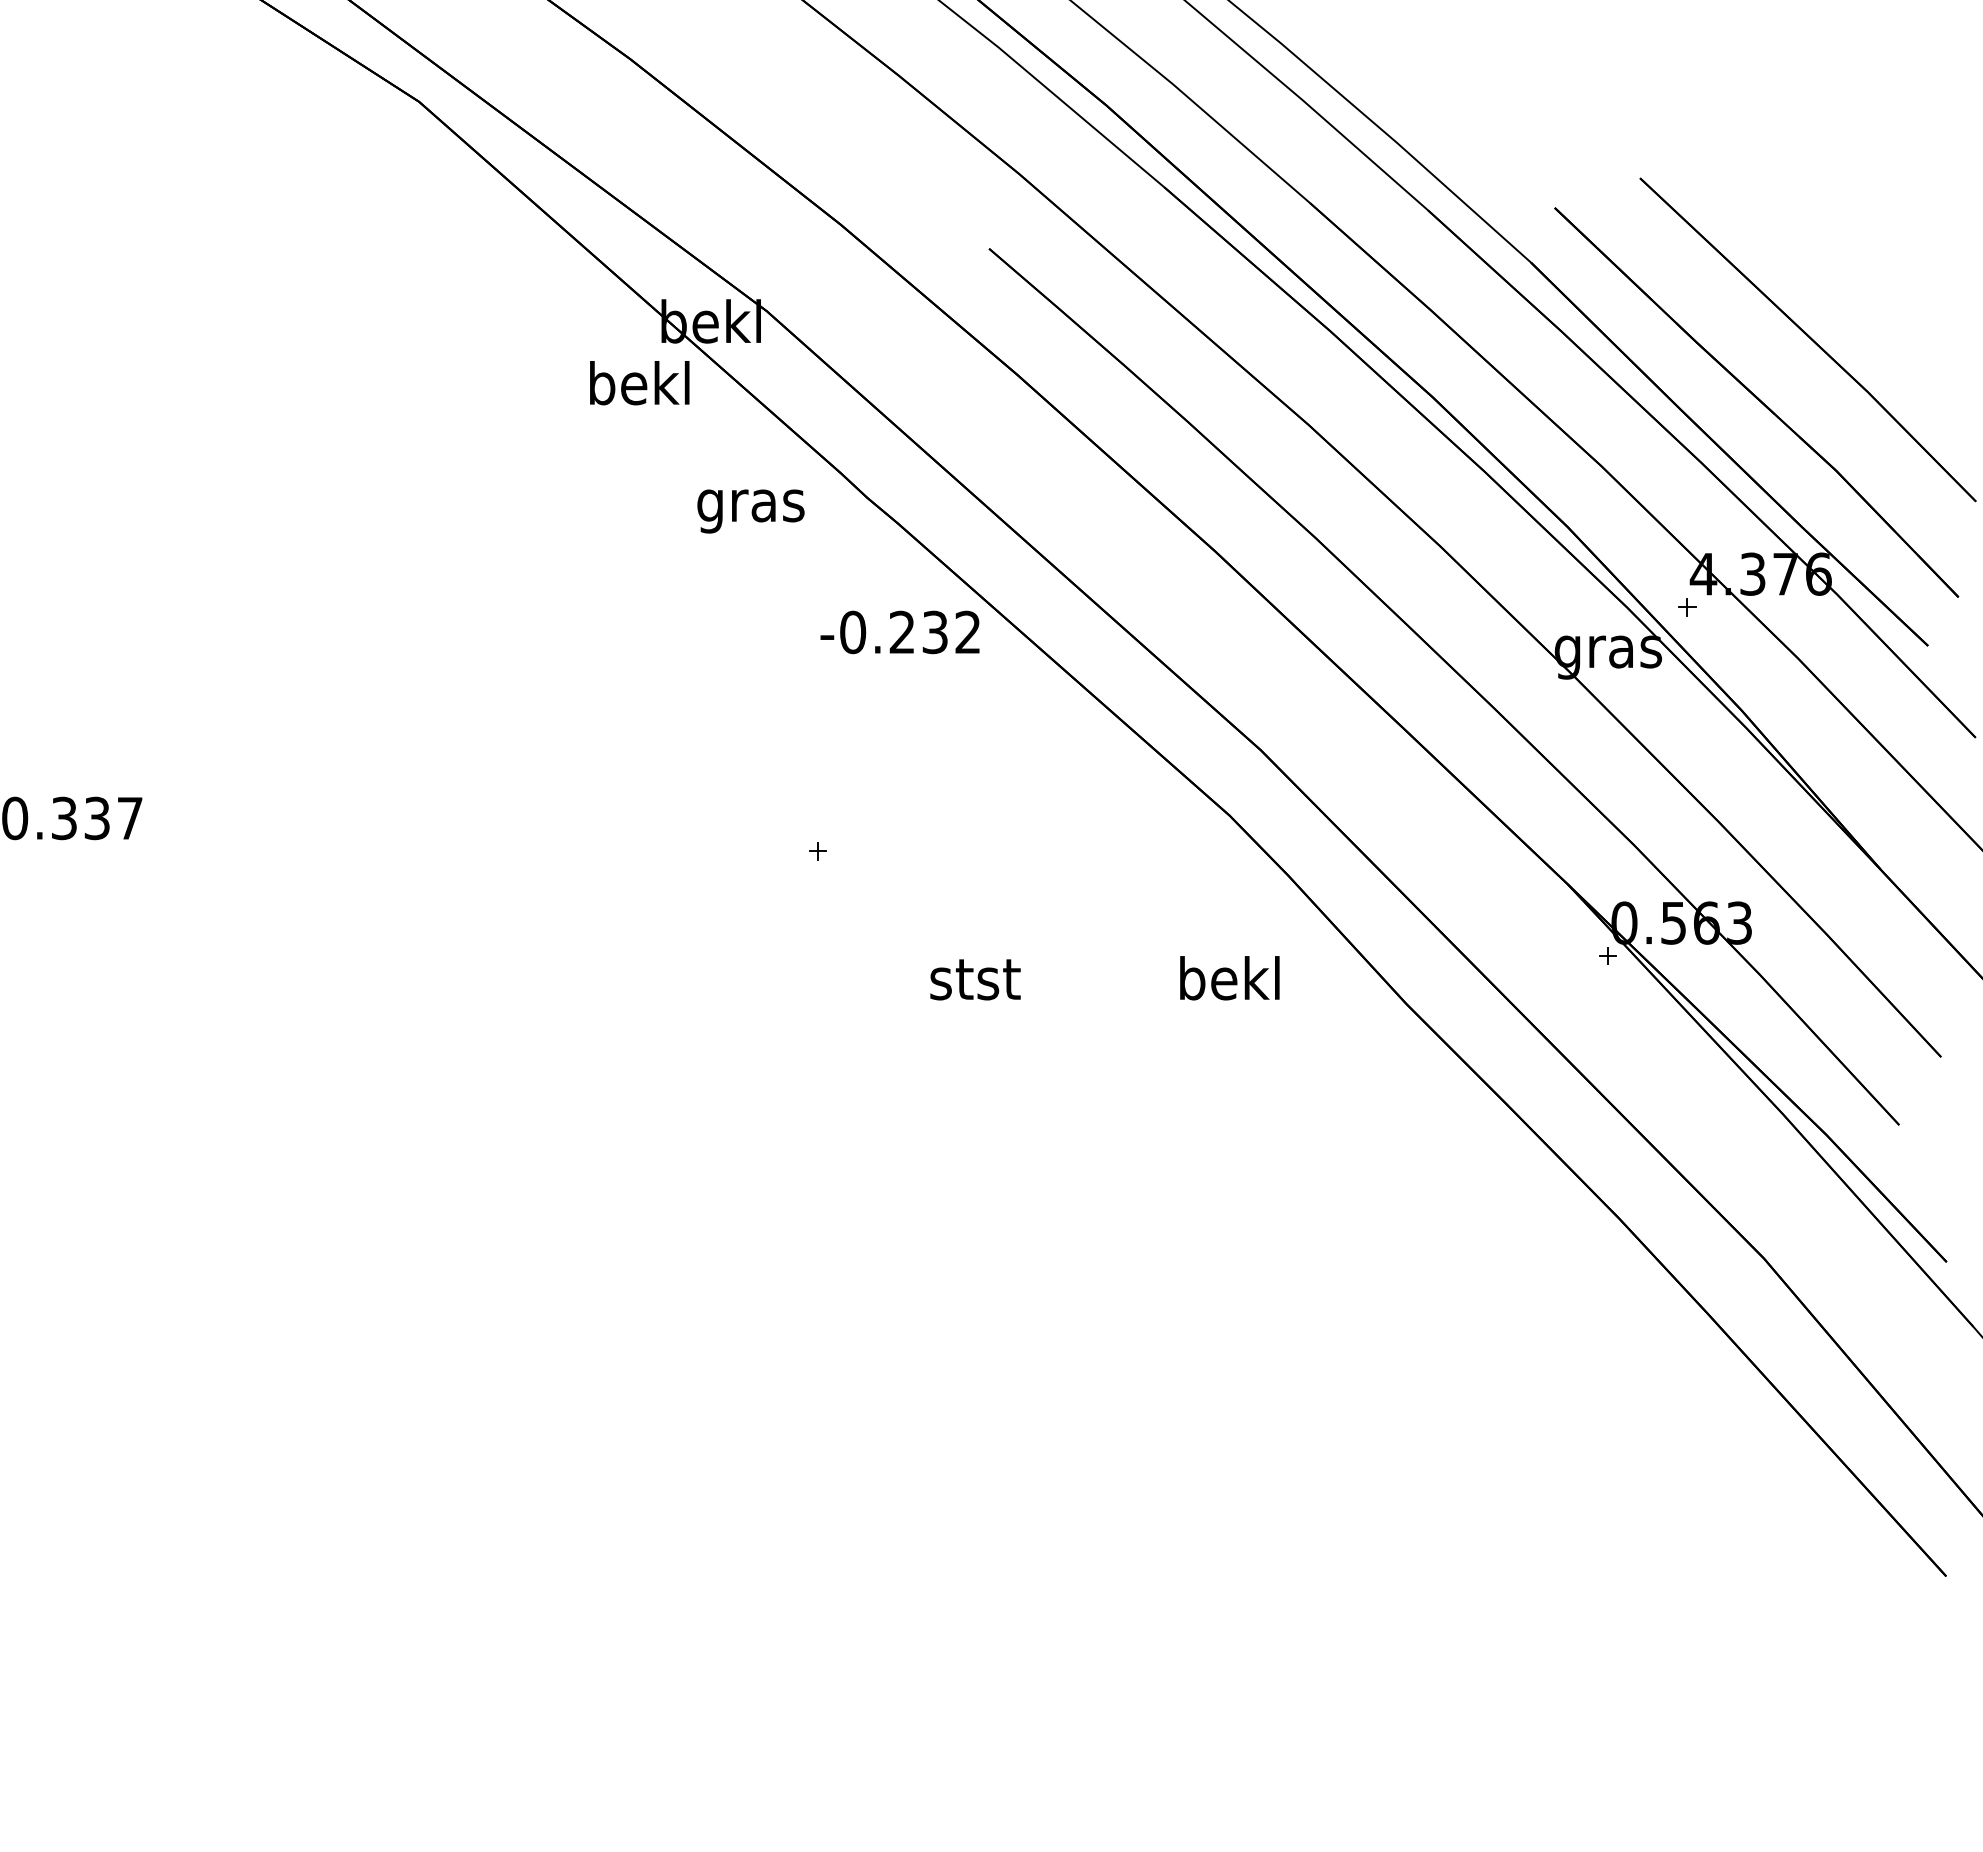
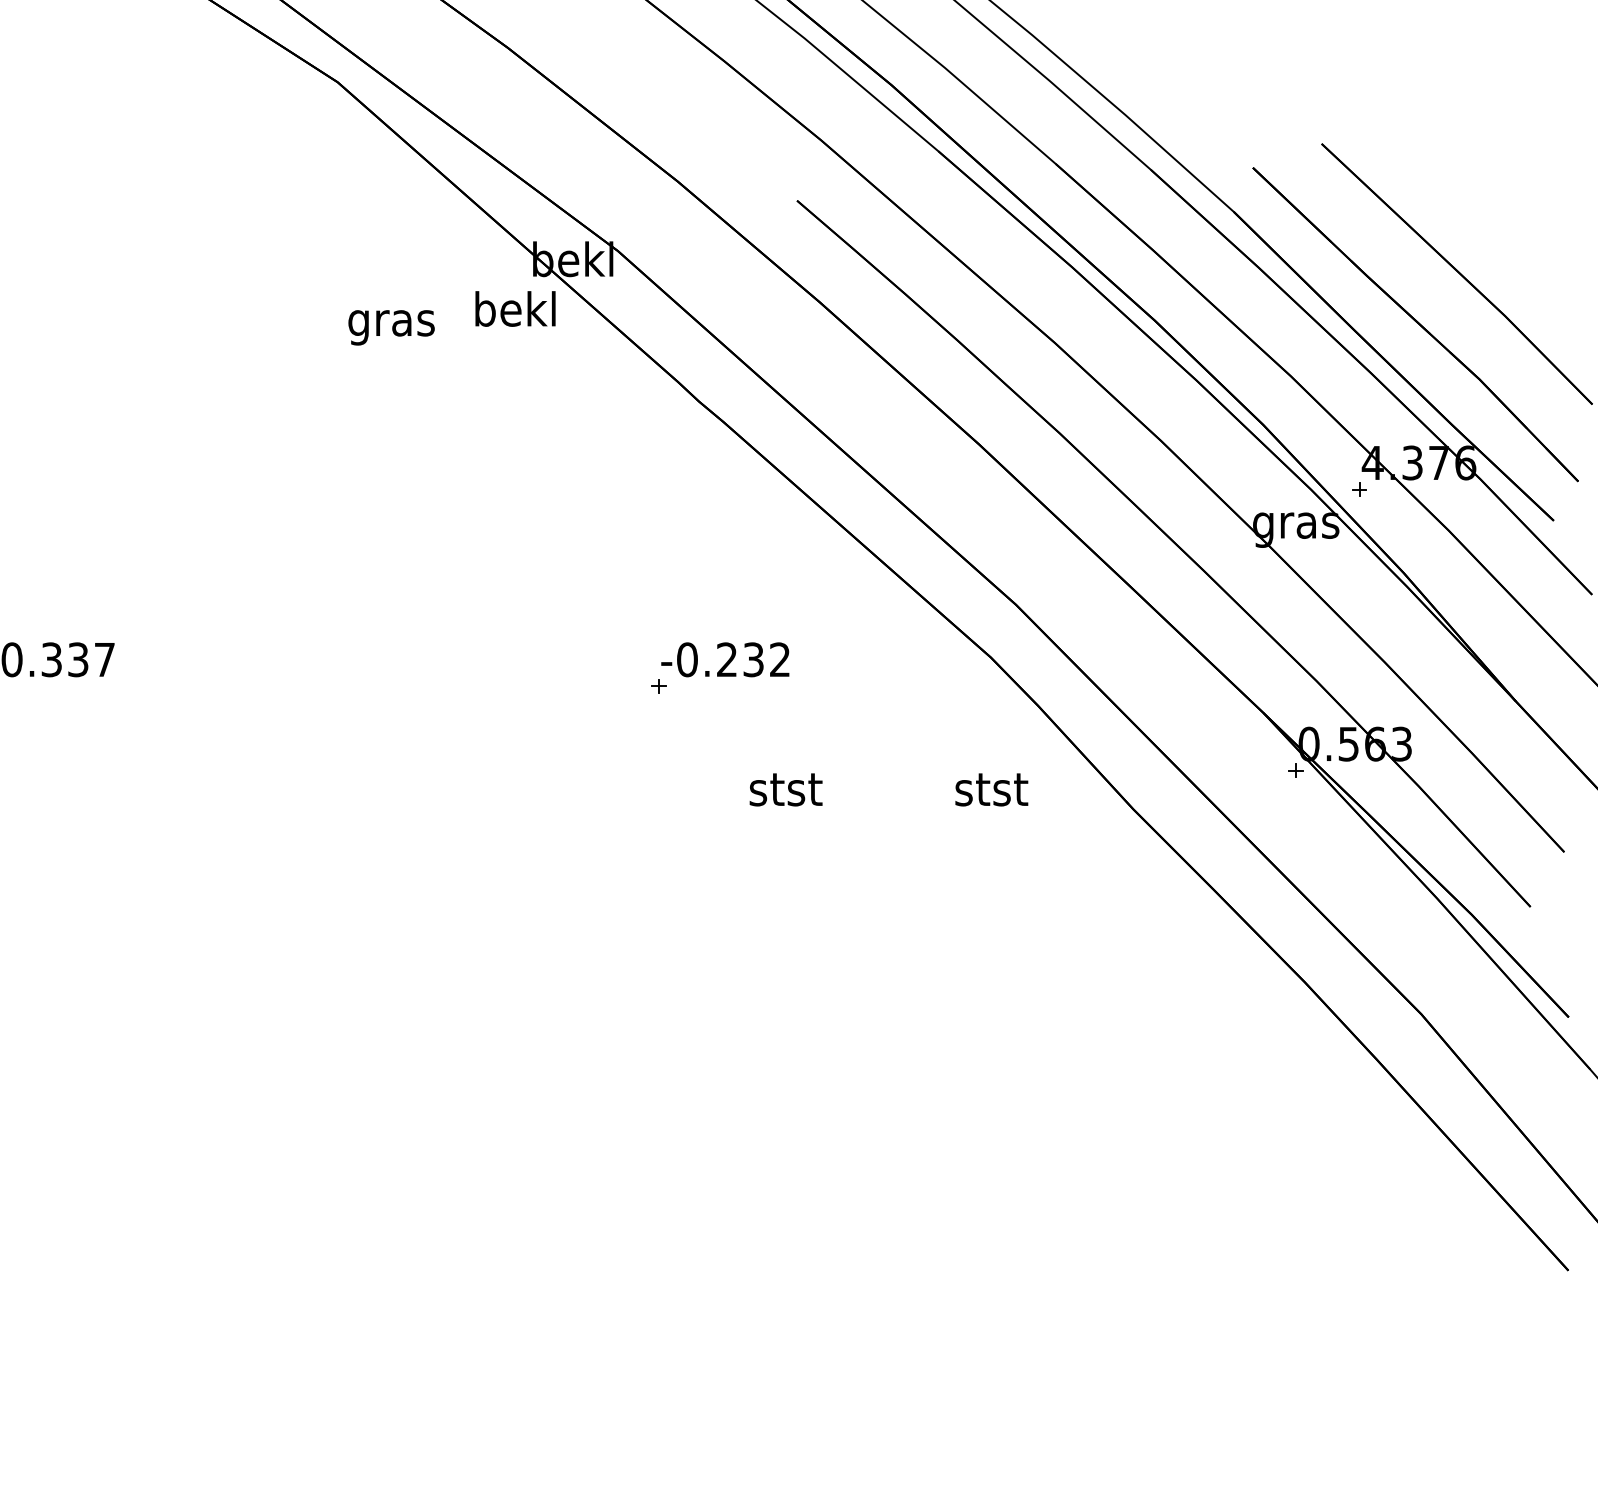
text: (750, 511) -> (391, 327), moved
text: (899, 632) -> (724, 659), moved
text: (1229, 978) -> (990, 788), bekl -> stst

